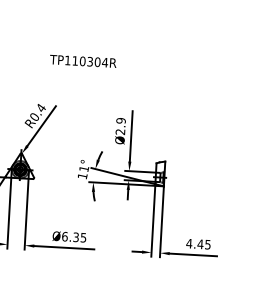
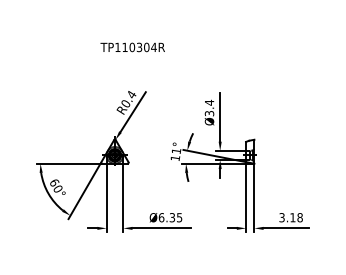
text: (82, 61) -> (132, 47), moved
text: (120, 125) -> (209, 107), Ø2.9 -> Ø3.4
text: (198, 243) -> (290, 217), 4.45 -> 3.18

